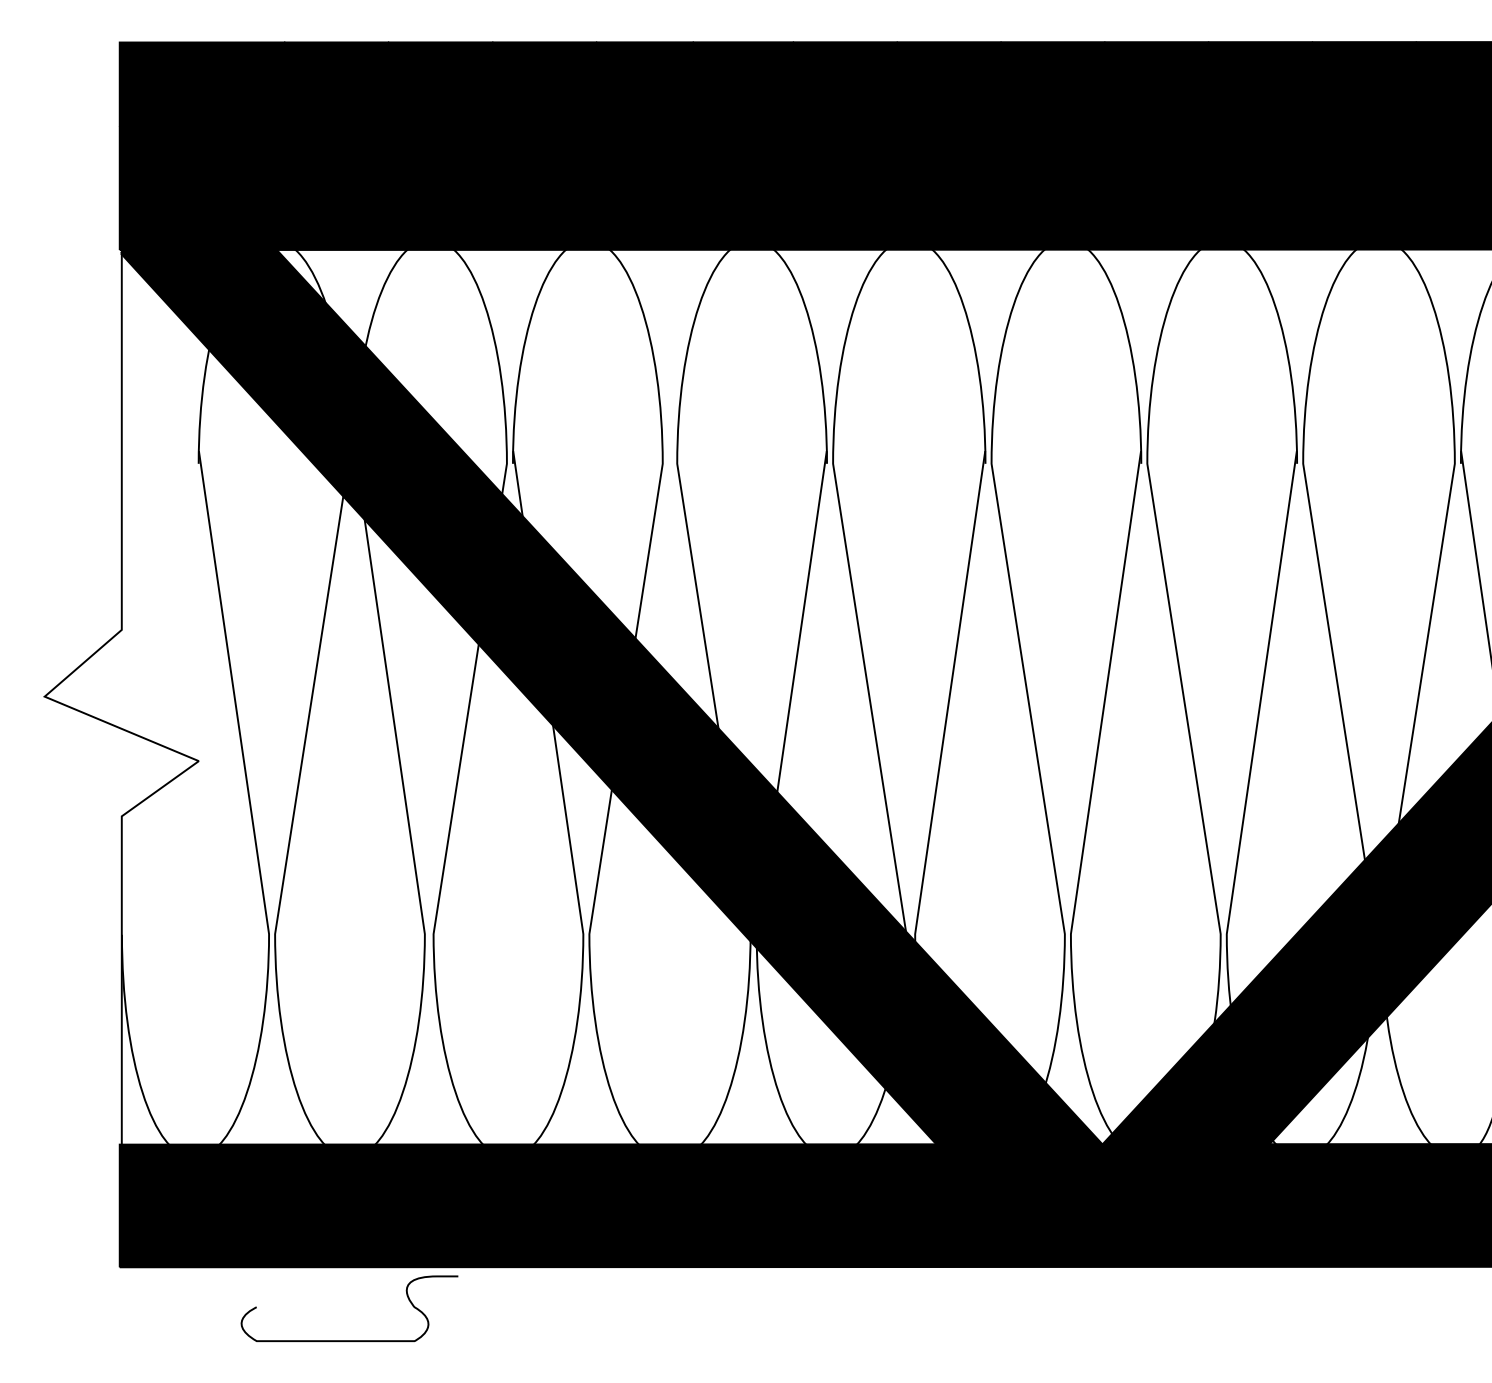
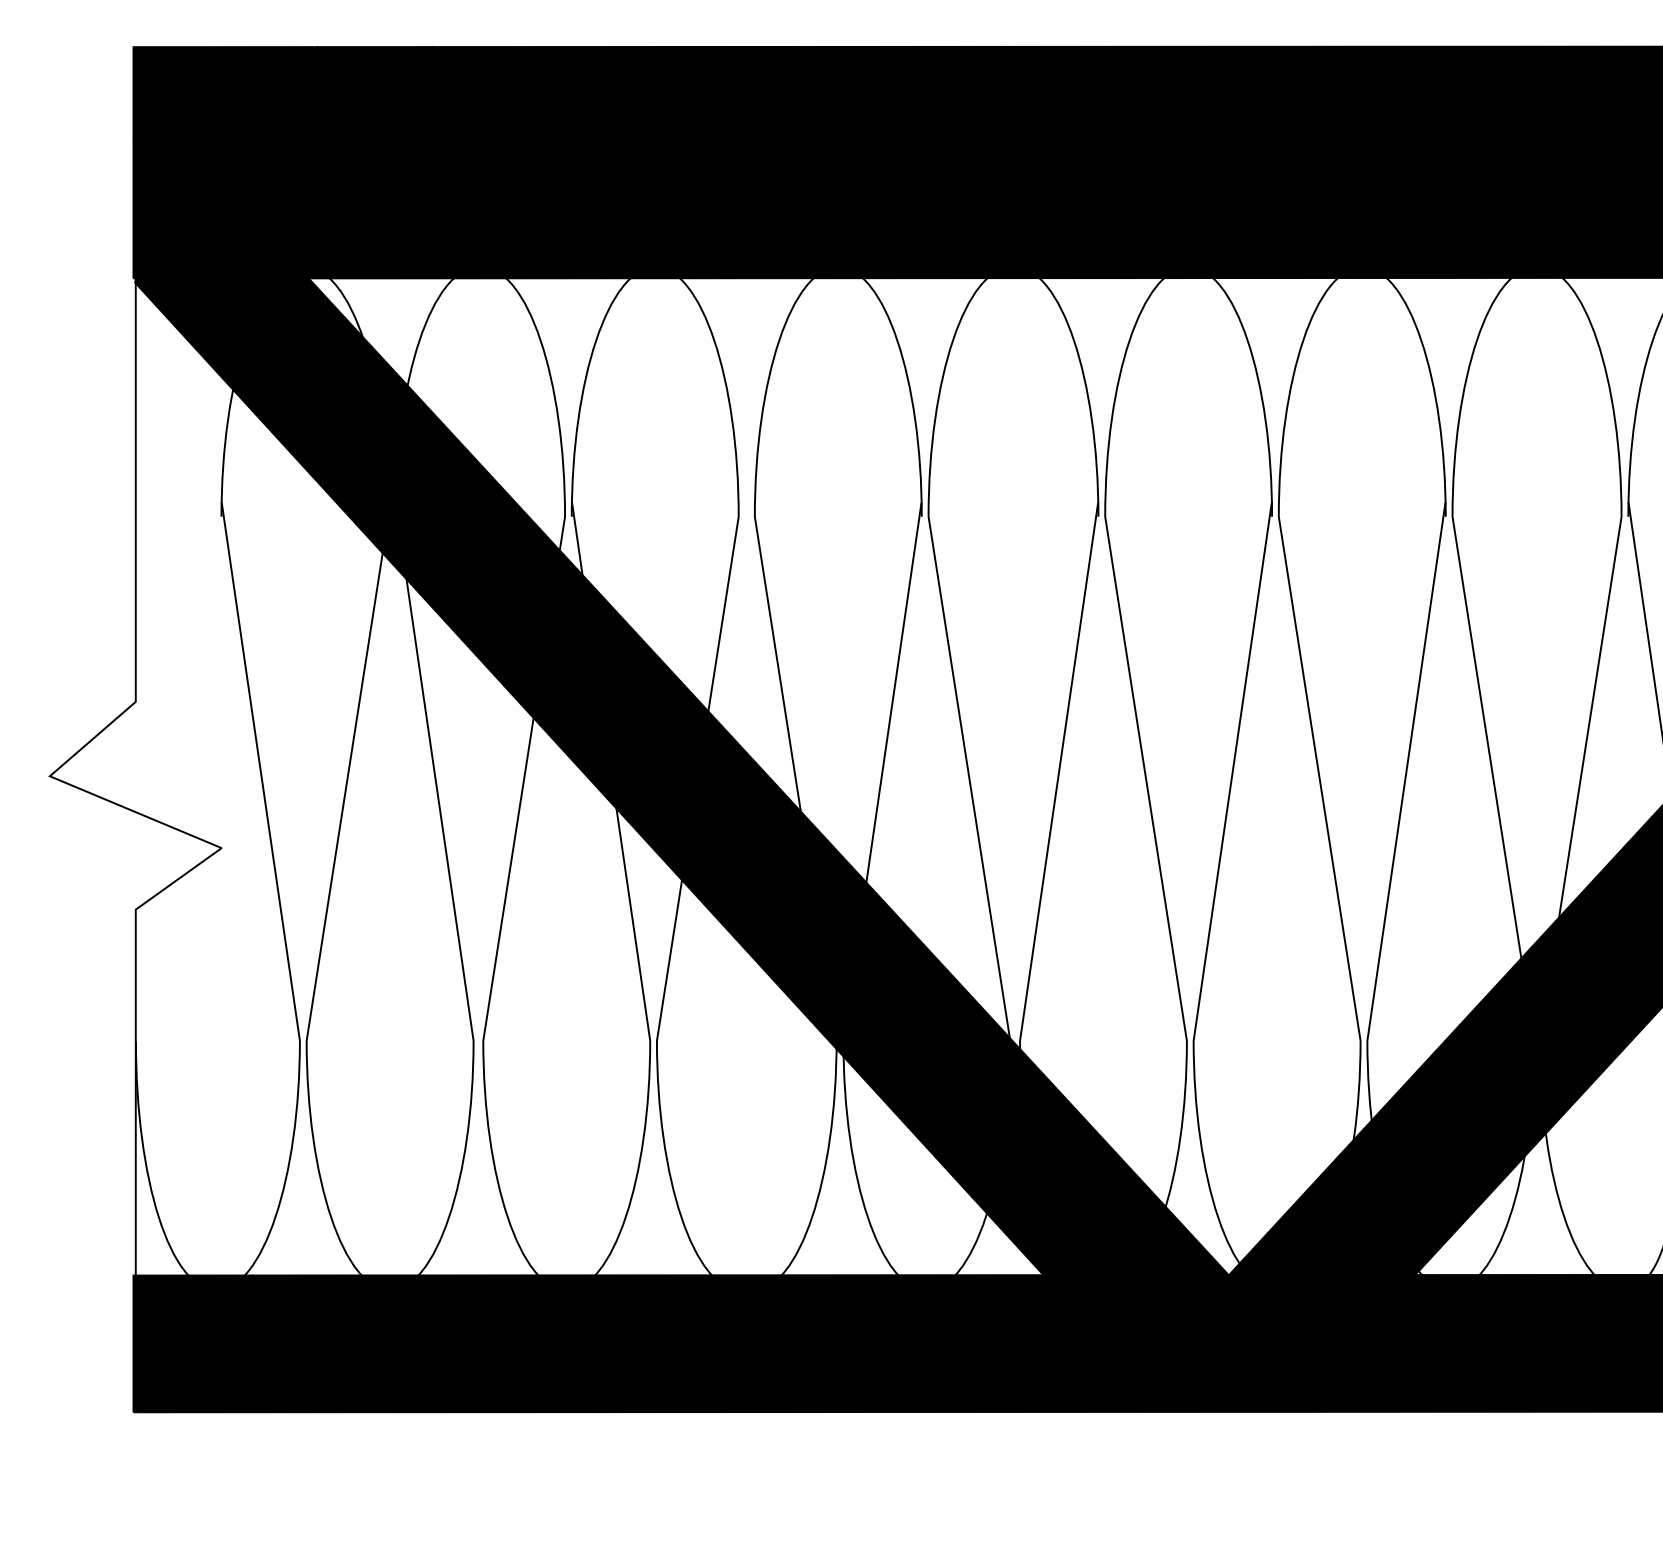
curve: (349, 1340) -> (389, 1493), removed

